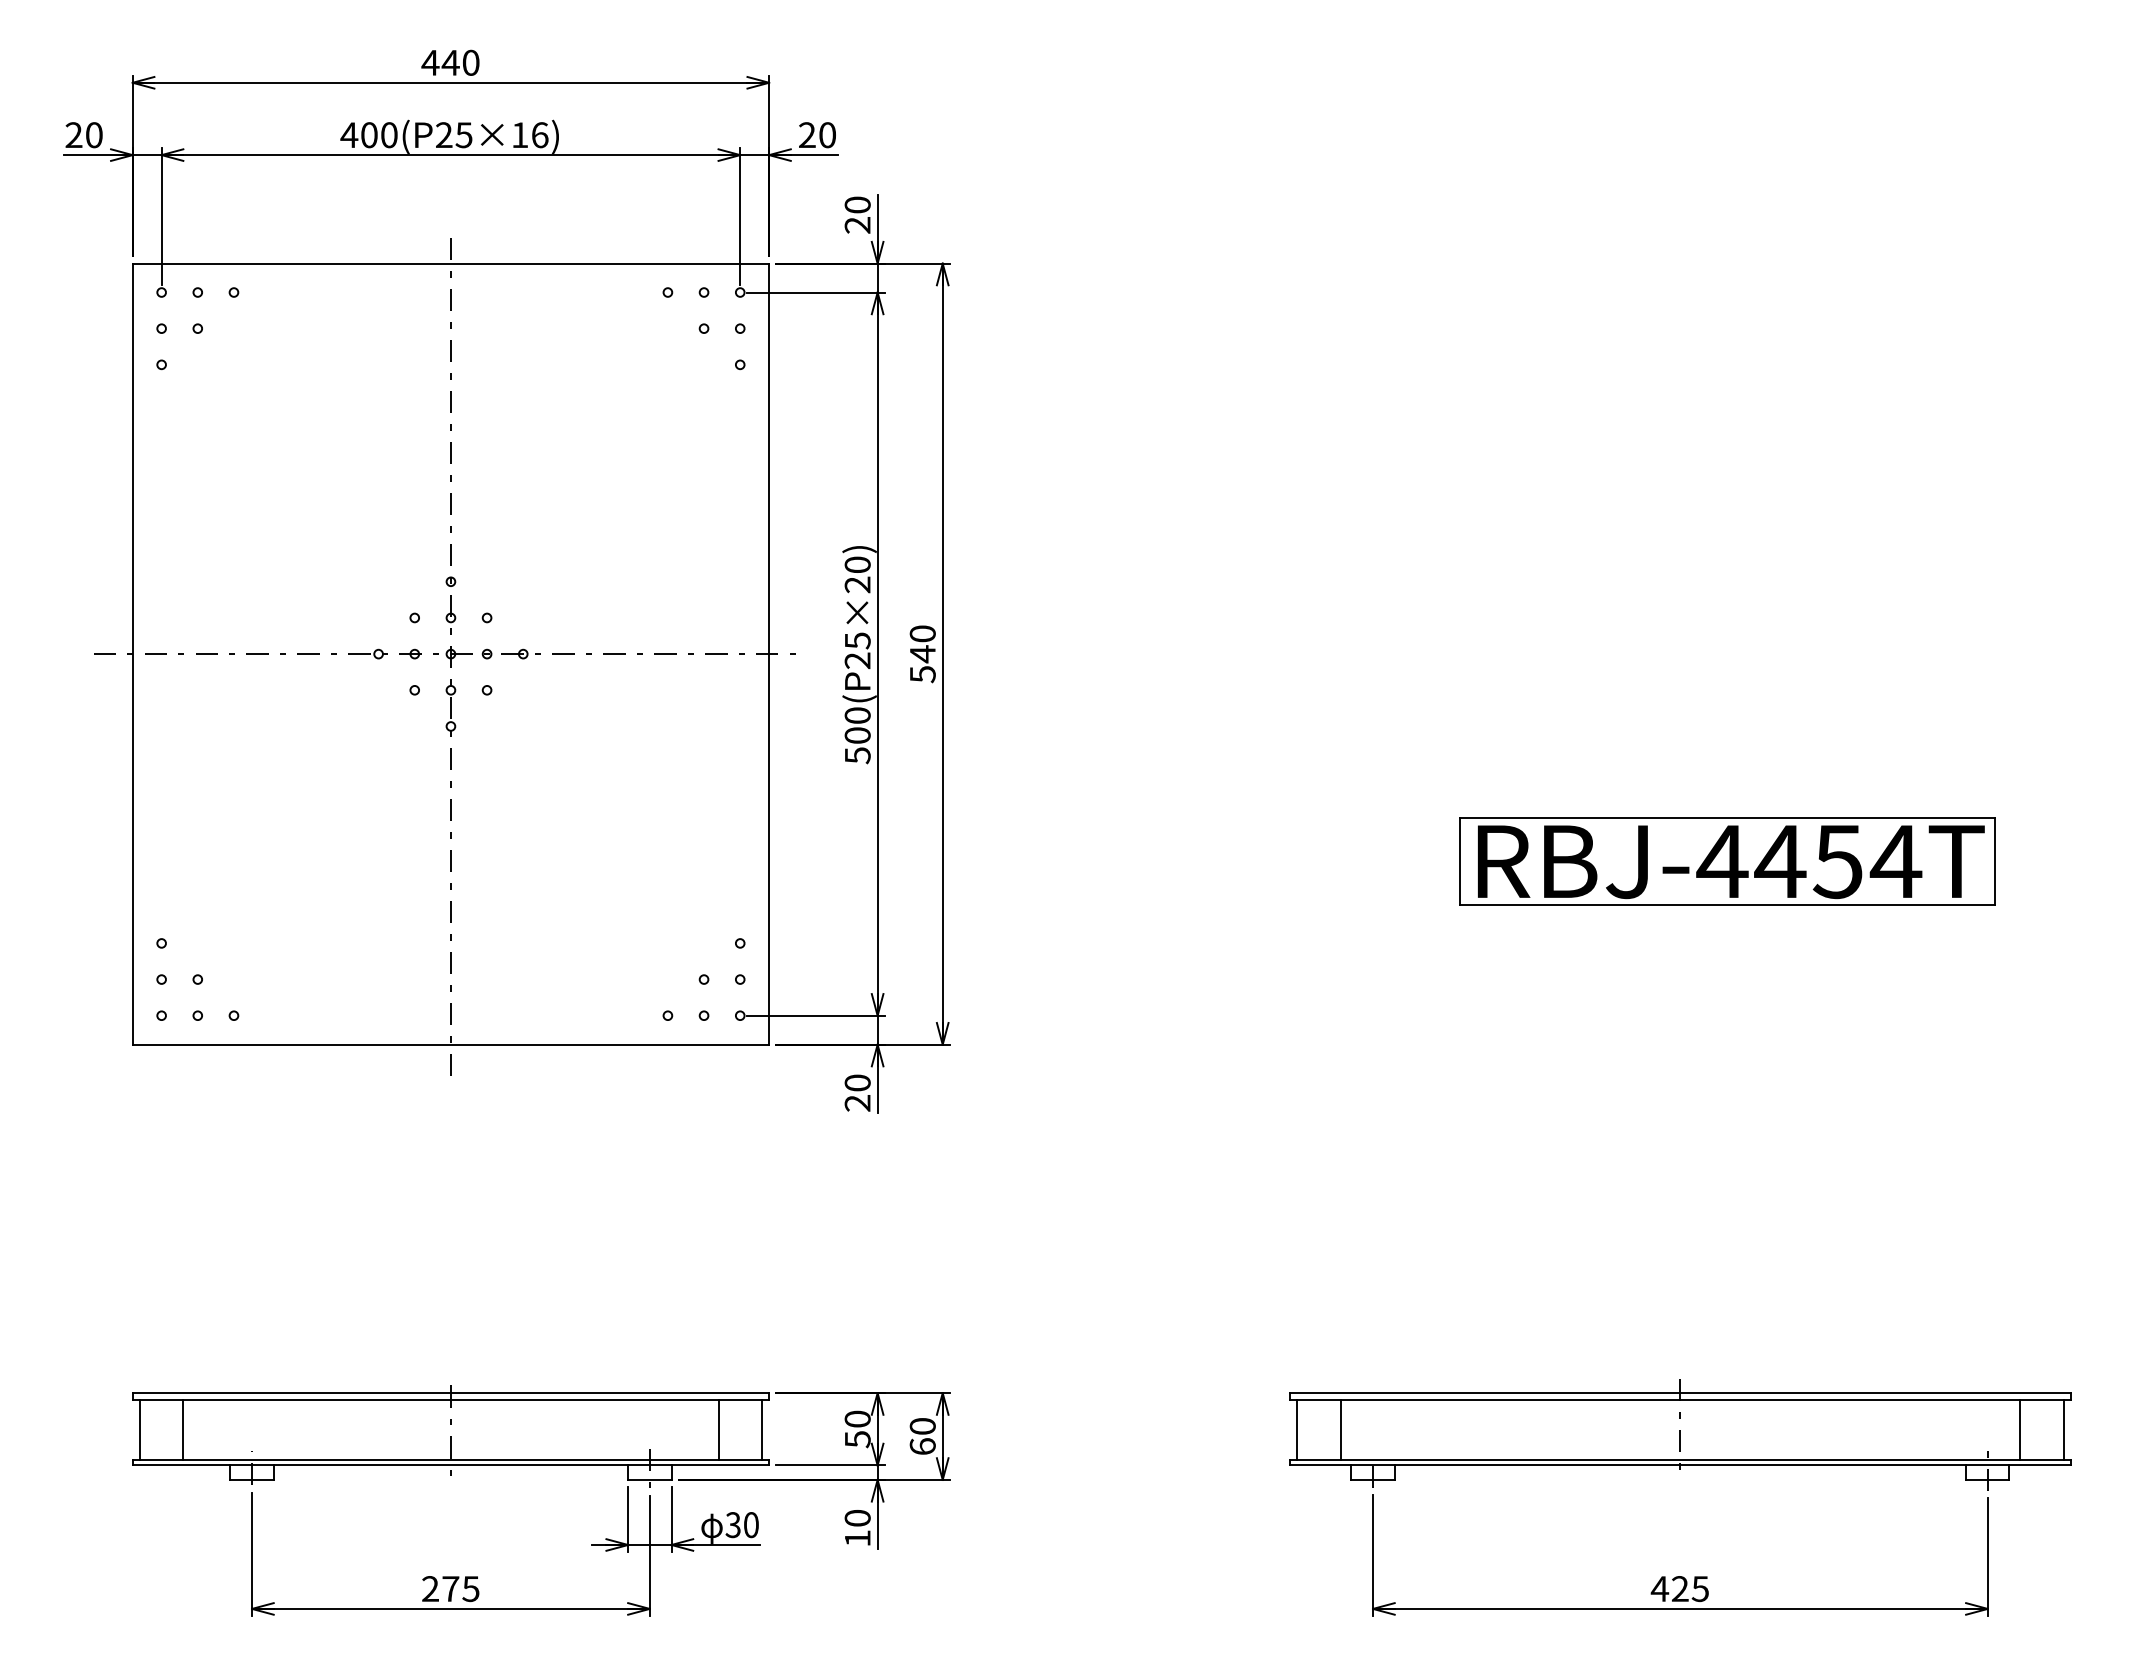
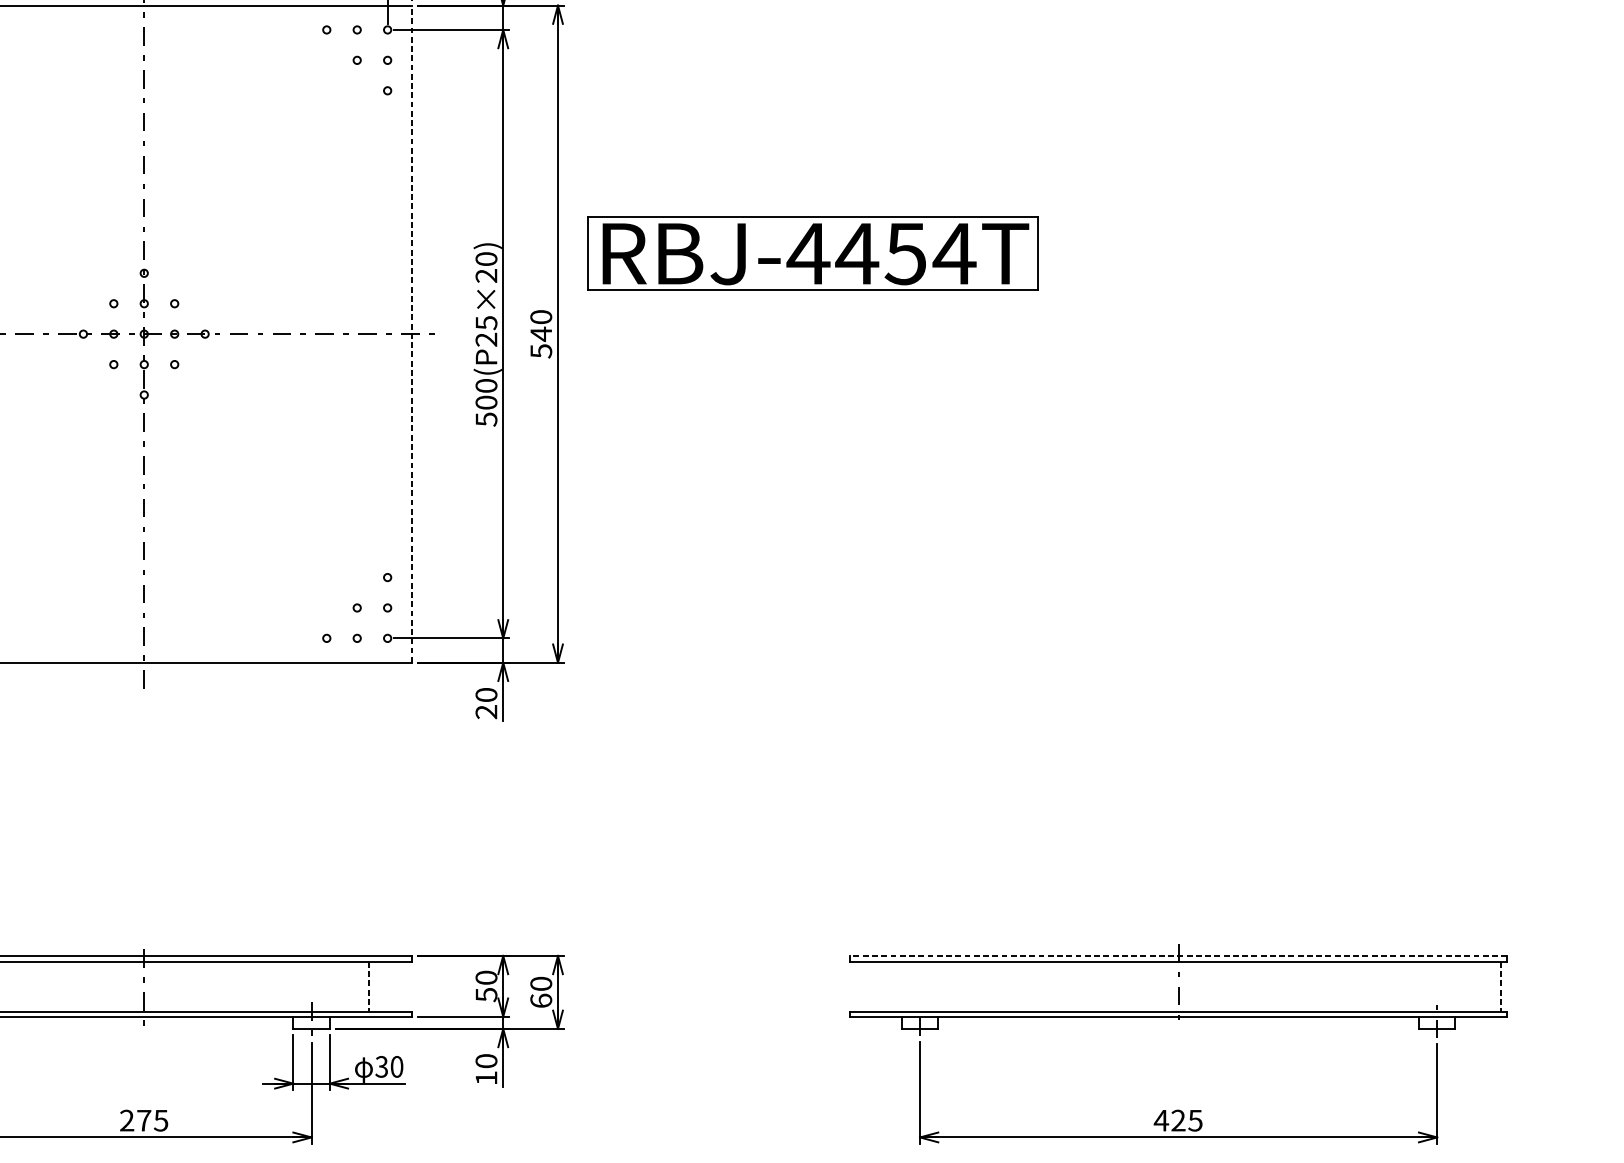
line: (769, 654) -> (412, 334), solid -> dashed
part: (1727, 861) -> (812, 253), moved
line: (1680, 1393) -> (1178, 956), solid -> dashed
line: (761, 1429) -> (405, 986), removed
line: (1297, 1429) -> (856, 986), removed
line: (1340, 1429) -> (892, 986), removed
line: (2020, 1429) -> (1464, 986), removed
line: (718, 1430) -> (369, 987), solid -> dashed
line: (2063, 1430) -> (1500, 987), solid -> dashed

